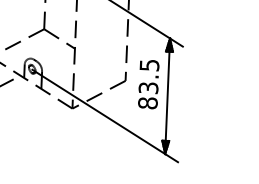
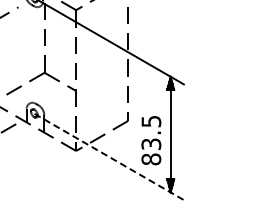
text: (148, 84) -> (151, 140), moved
line: (105, 116) -> (109, 157), solid -> dashed

